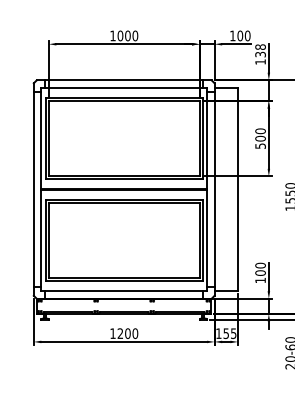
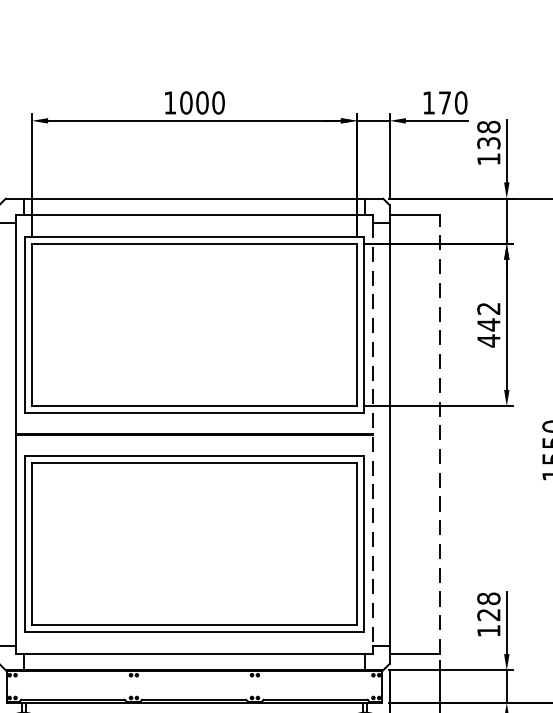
text: (240, 35) -> (445, 101), 100 -> 170
text: (260, 138) -> (488, 324), 500 -> 442
line: (207, 189) -> (374, 434), solid -> dashed
line: (237, 189) -> (439, 434), solid -> dashed
text: (260, 268) -> (488, 604), 100 -> 128

